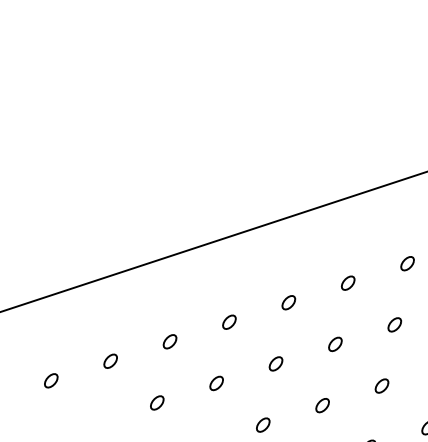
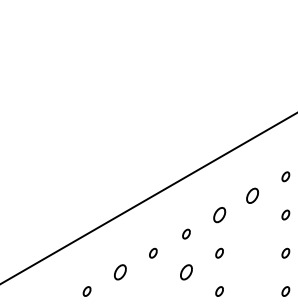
part: (347, 282) -> (252, 195), size x1.6
part: (288, 301) -> (219, 214), size x1.6
part: (335, 343) -> (252, 233), removed
part: (109, 361) -> (119, 272), size x1.6
part: (216, 383) -> (186, 272), size x1.6
part: (157, 402) -> (153, 291), removed
part: (322, 405) -> (252, 272), removed

